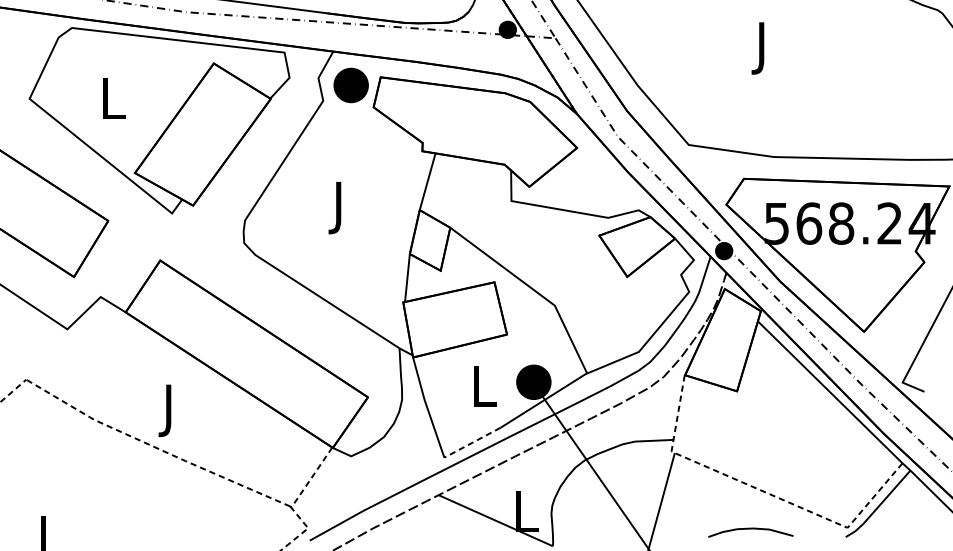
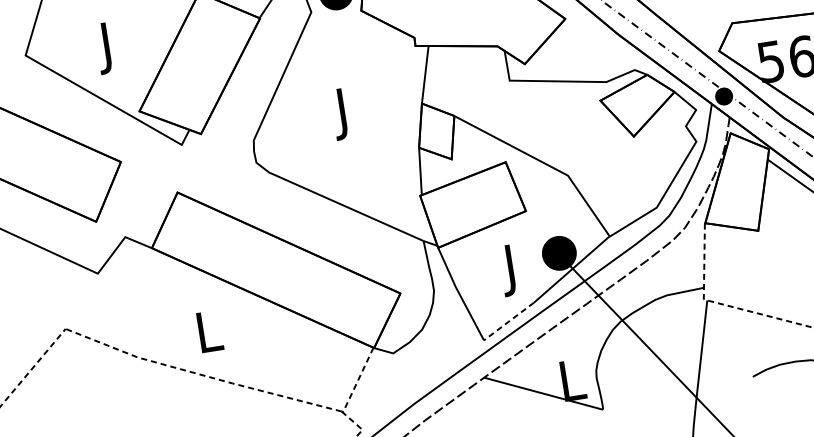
text: (113, 104) -> (108, 48), L -> J
text: (484, 391) -> (512, 269), L -> J
text: (170, 410) -> (210, 336), J -> L

